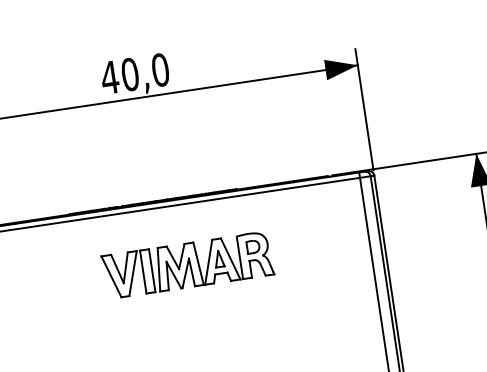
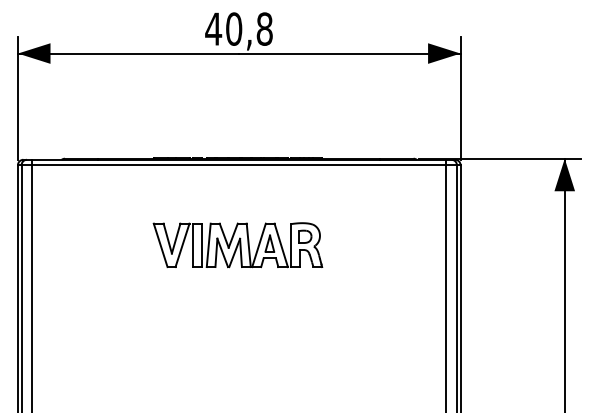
text: (160, 69) -> (264, 28), 40,0 -> 40,8
part: (187, 265) -> (237, 245), moved

